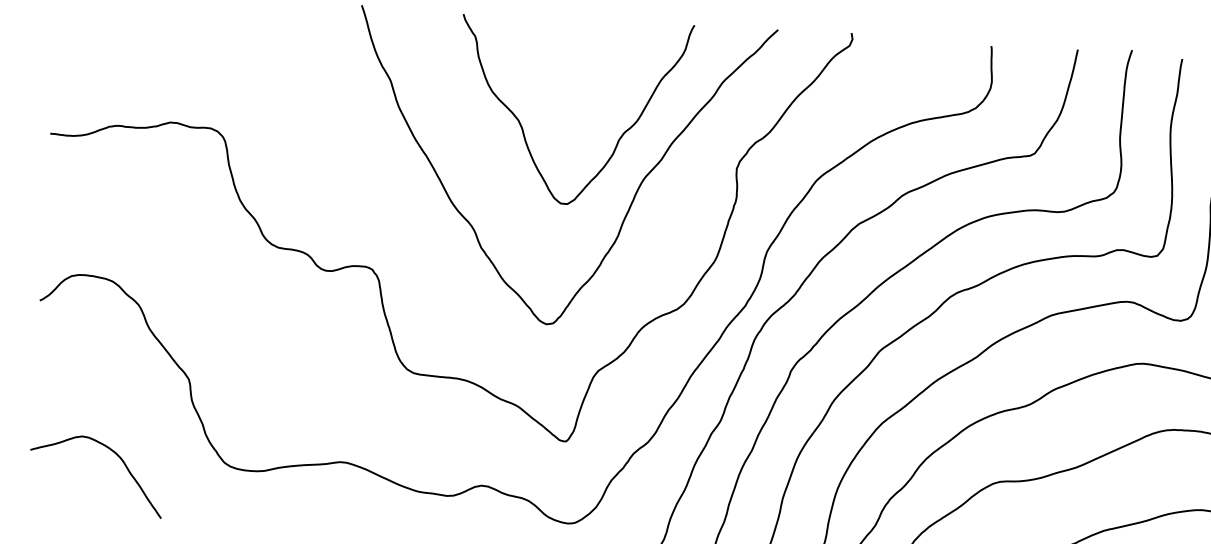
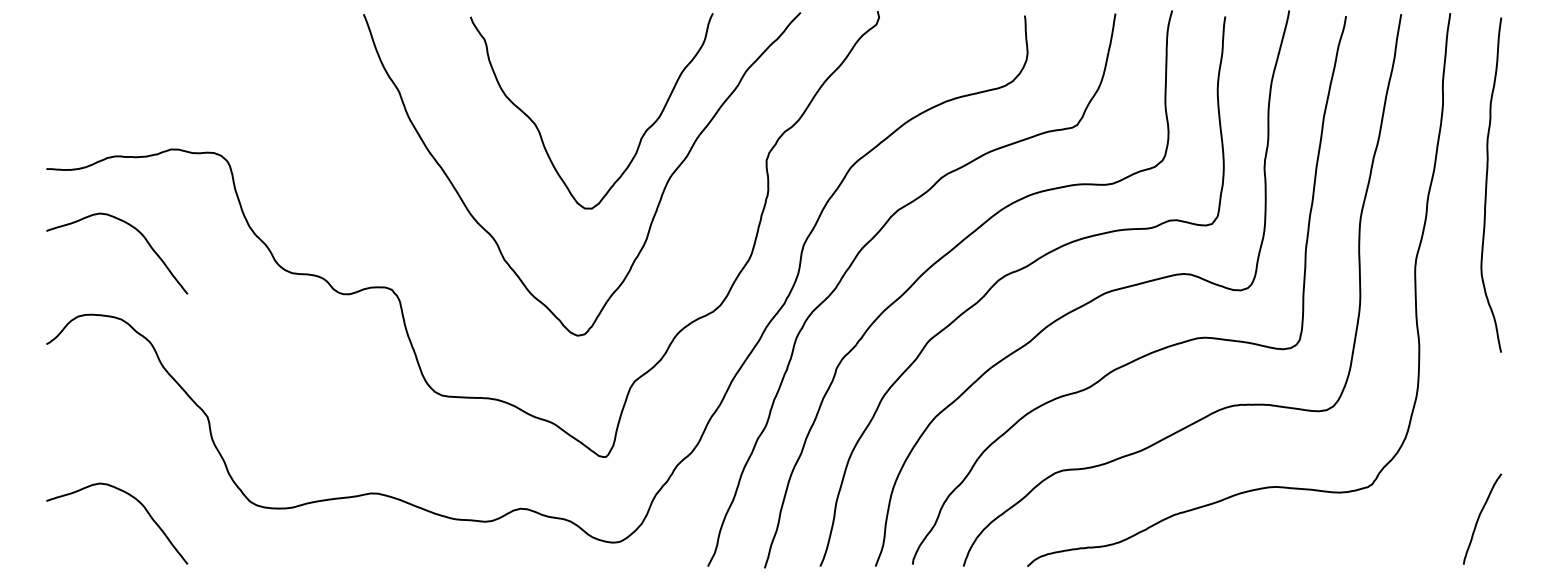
curve: (129, 195) -> (133, 228), added

